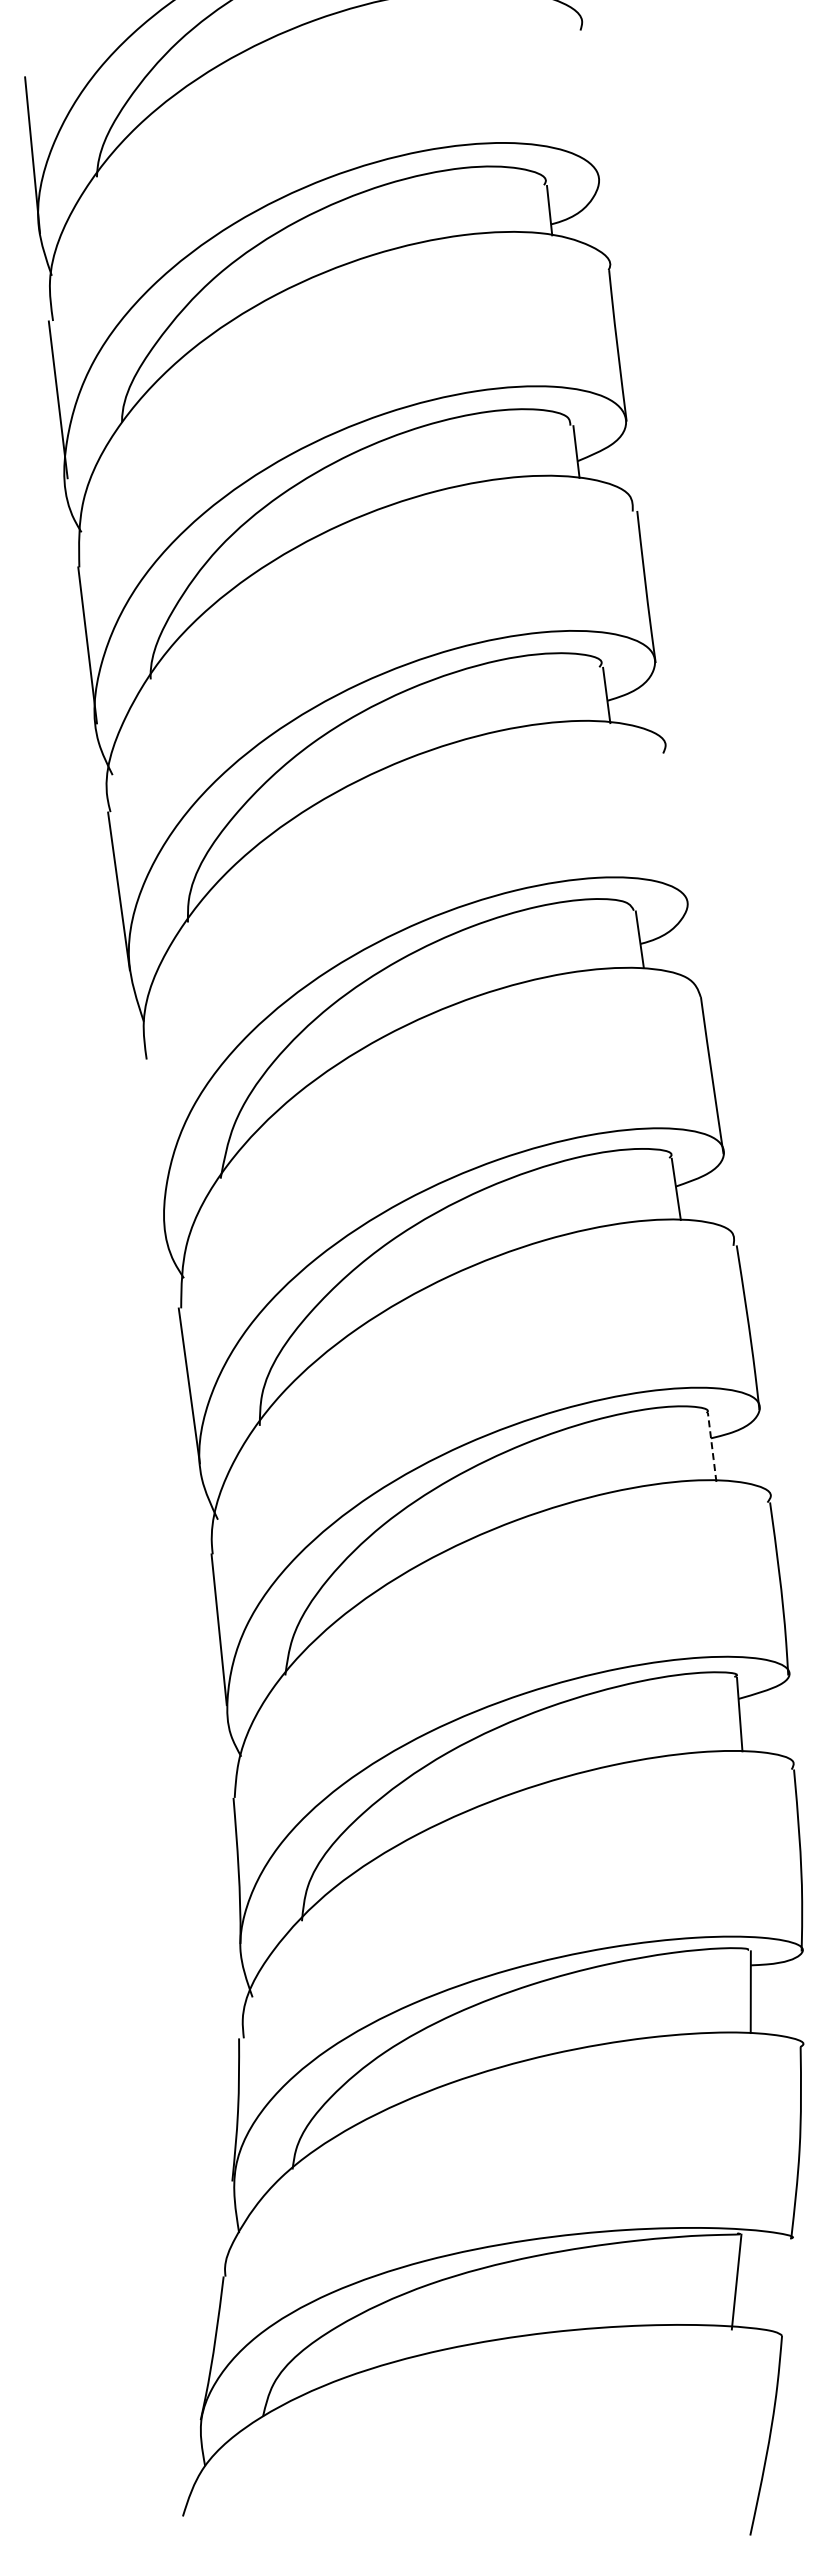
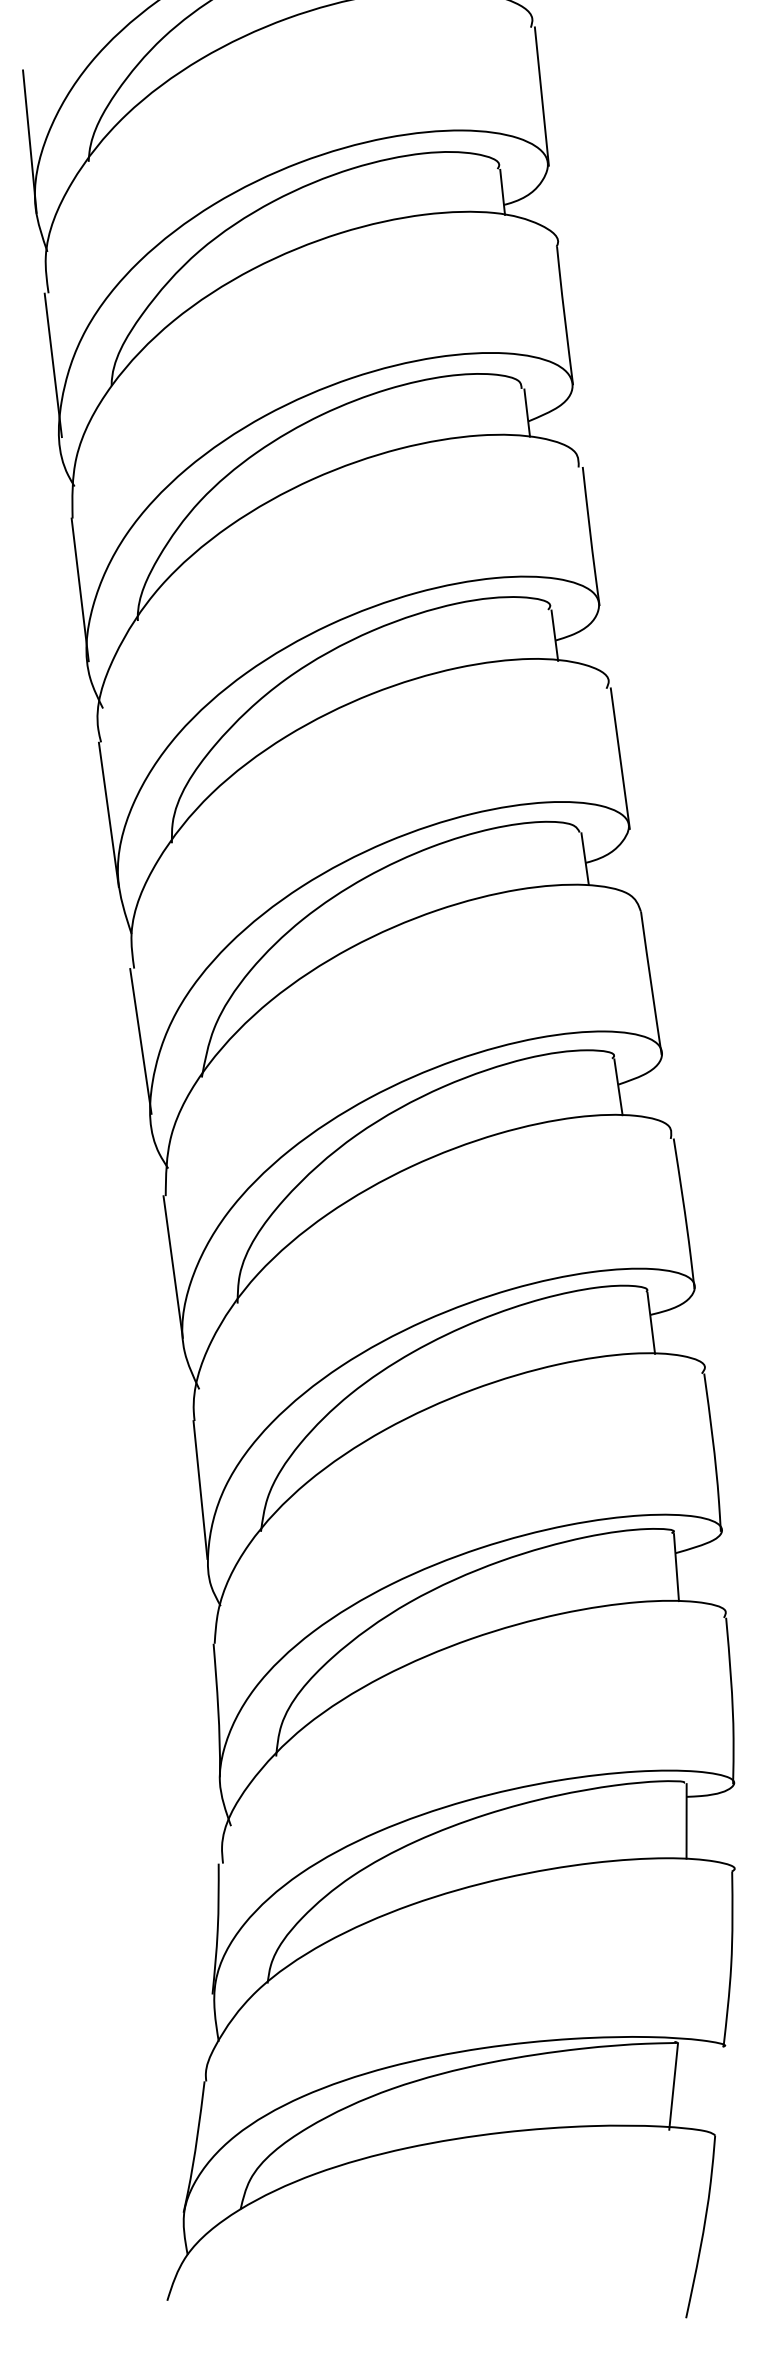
line: (592, 105) -> (541, 96), added
line: (677, 829) -> (619, 758), added
line: (153, 1139) -> (140, 1041), added
line: (712, 1447) -> (651, 1323), dashed -> solid

